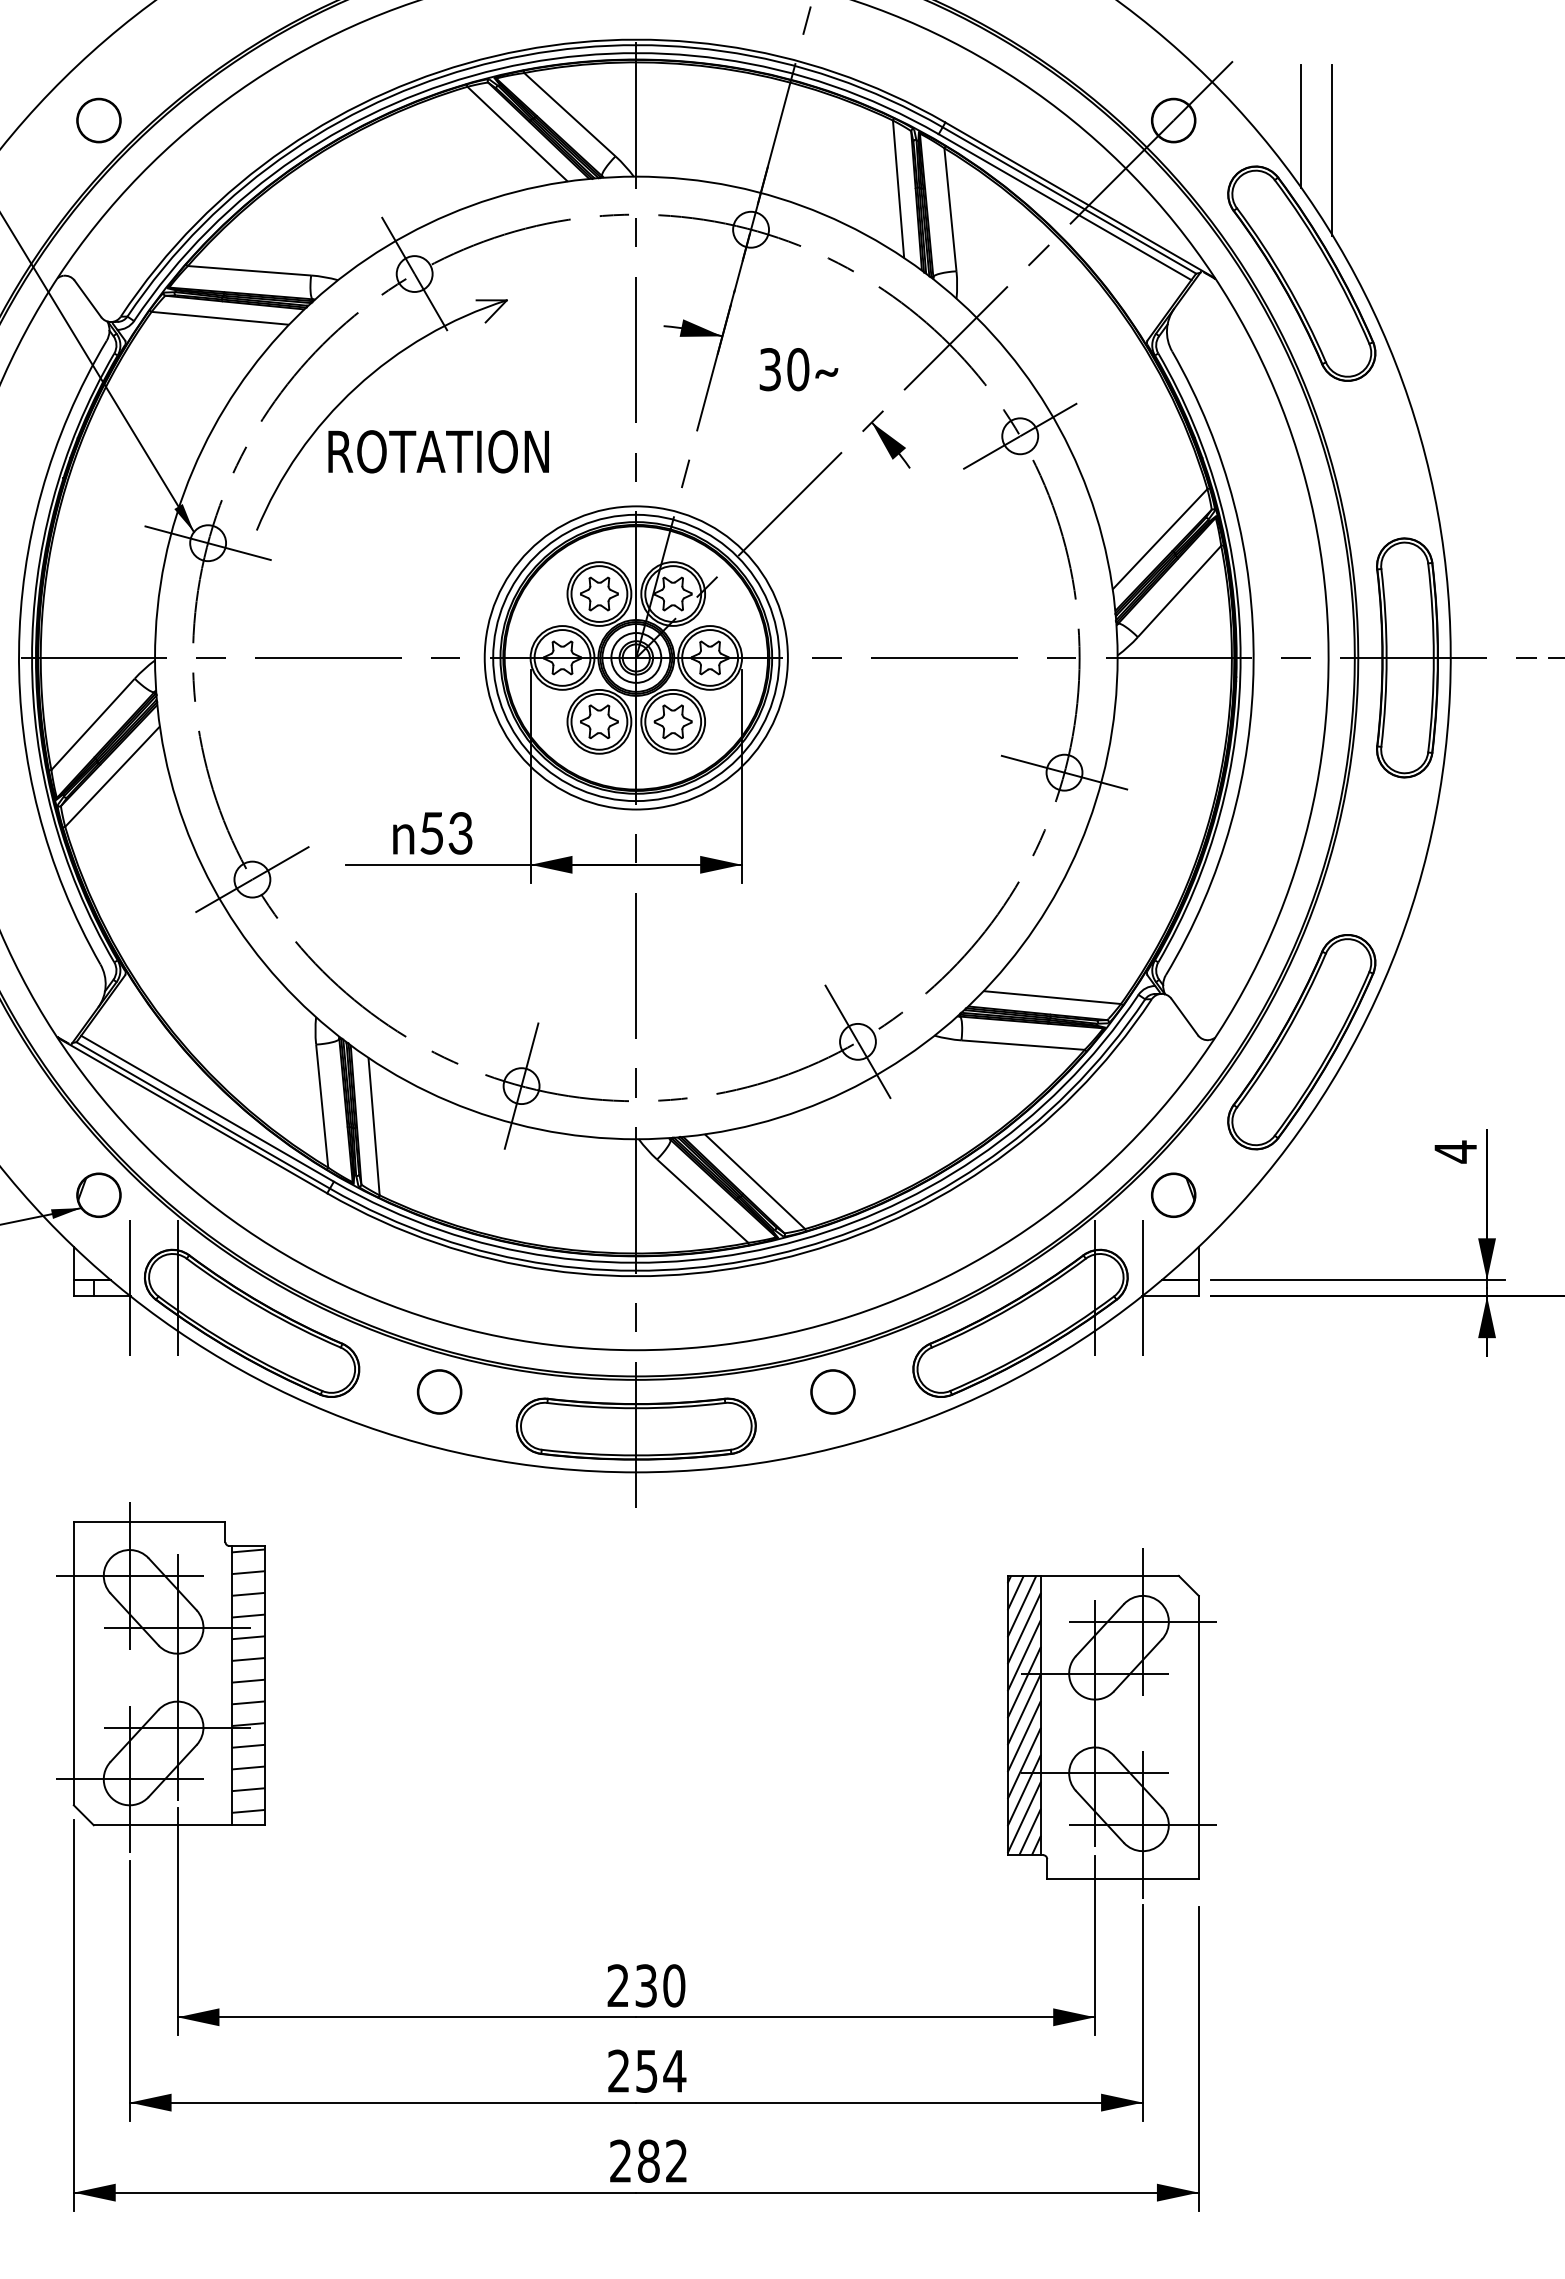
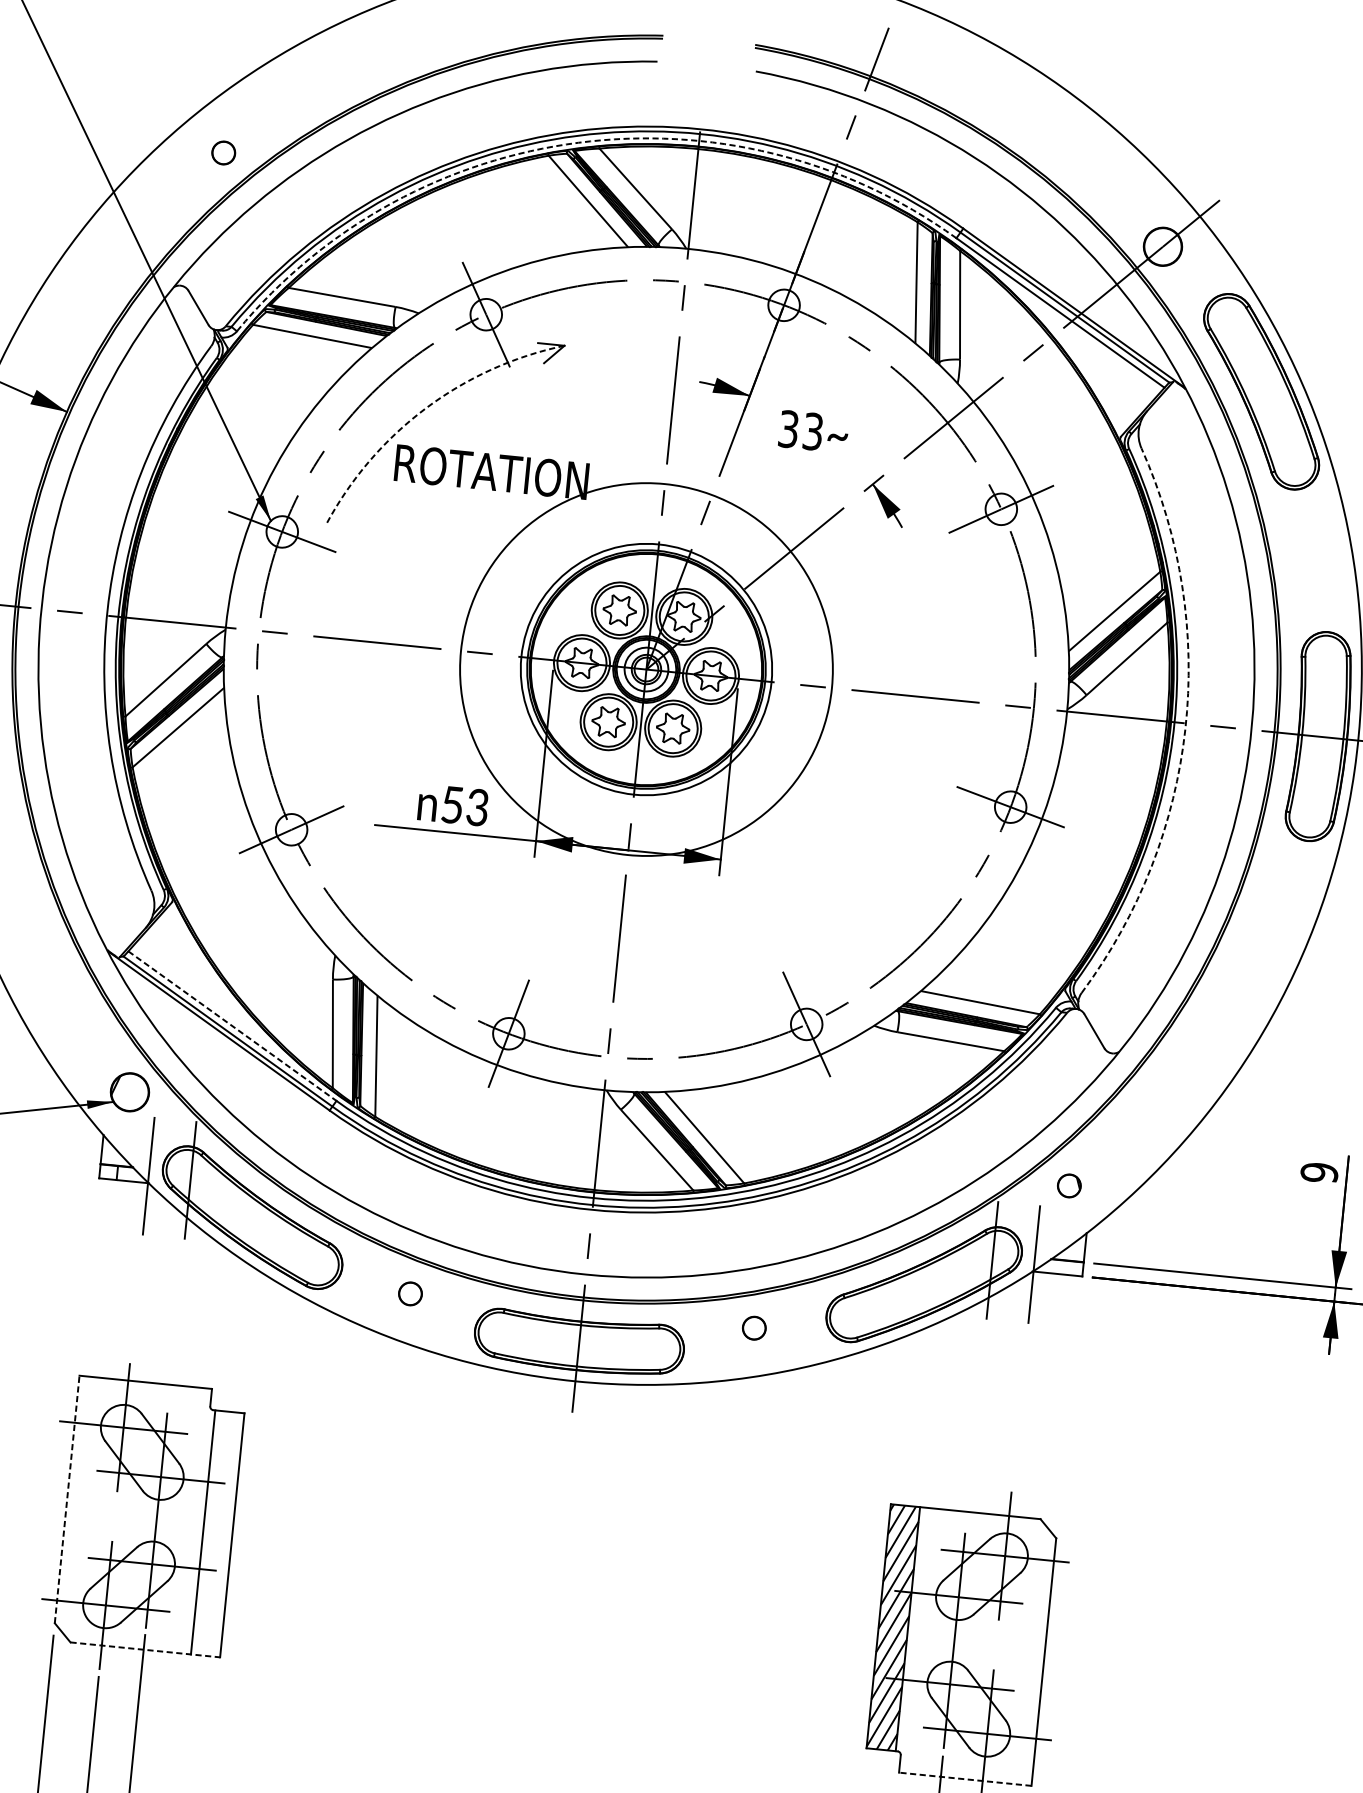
arc: (499, 68) -> (578, 142), solid -> dashed
part: (98, 120) -> (223, 152), size x0.6
line: (1301, 125) -> (1274, 262), removed
line: (1332, 149) -> (1299, 285), removed
text: (798, 369) -> (813, 431), 30 -> 33
arc: (356, 387) -> (425, 408), solid -> dashed
circle: (635, 657) -> (645, 669), size x1.4
arc: (1253, 664) -> (1185, 729), solid -> dashed
part: (1301, 1042) -> (1194, 1063), removed
line: (207, 1108) -> (232, 1025), solid -> dashed
text: (1455, 1151) -> (1319, 1172), 4 -> 9
part: (1173, 1194) -> (1069, 1185), size x0.6
part: (439, 1391) -> (410, 1293), size x0.6
circle: (832, 1391) -> (753, 1327), size x0.6
line: (73, 1663) -> (66, 1499), solid -> dashed
hatch: (248, 1680) -> (218, 1529), removed
line: (179, 1825) -> (145, 1650), solid -> dashed
line: (1123, 1879) -> (965, 1779), solid -> dashed

